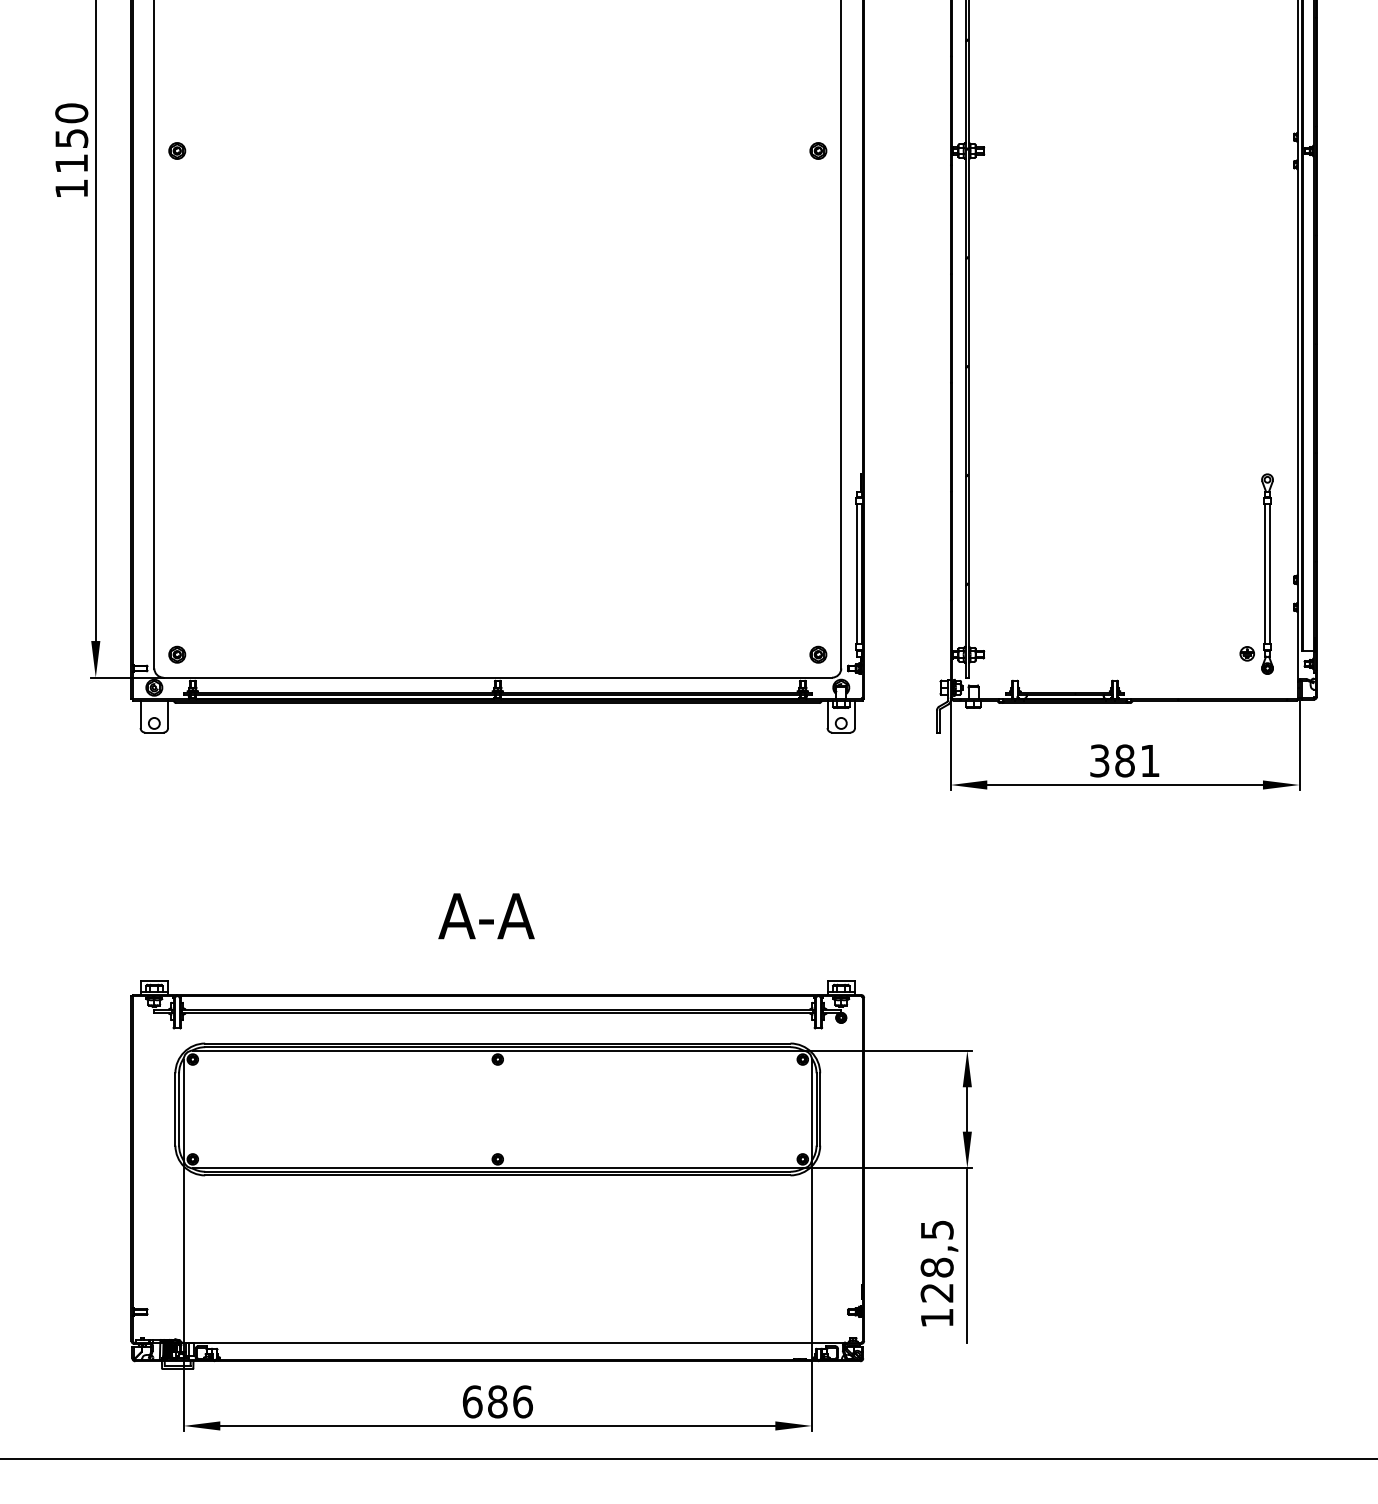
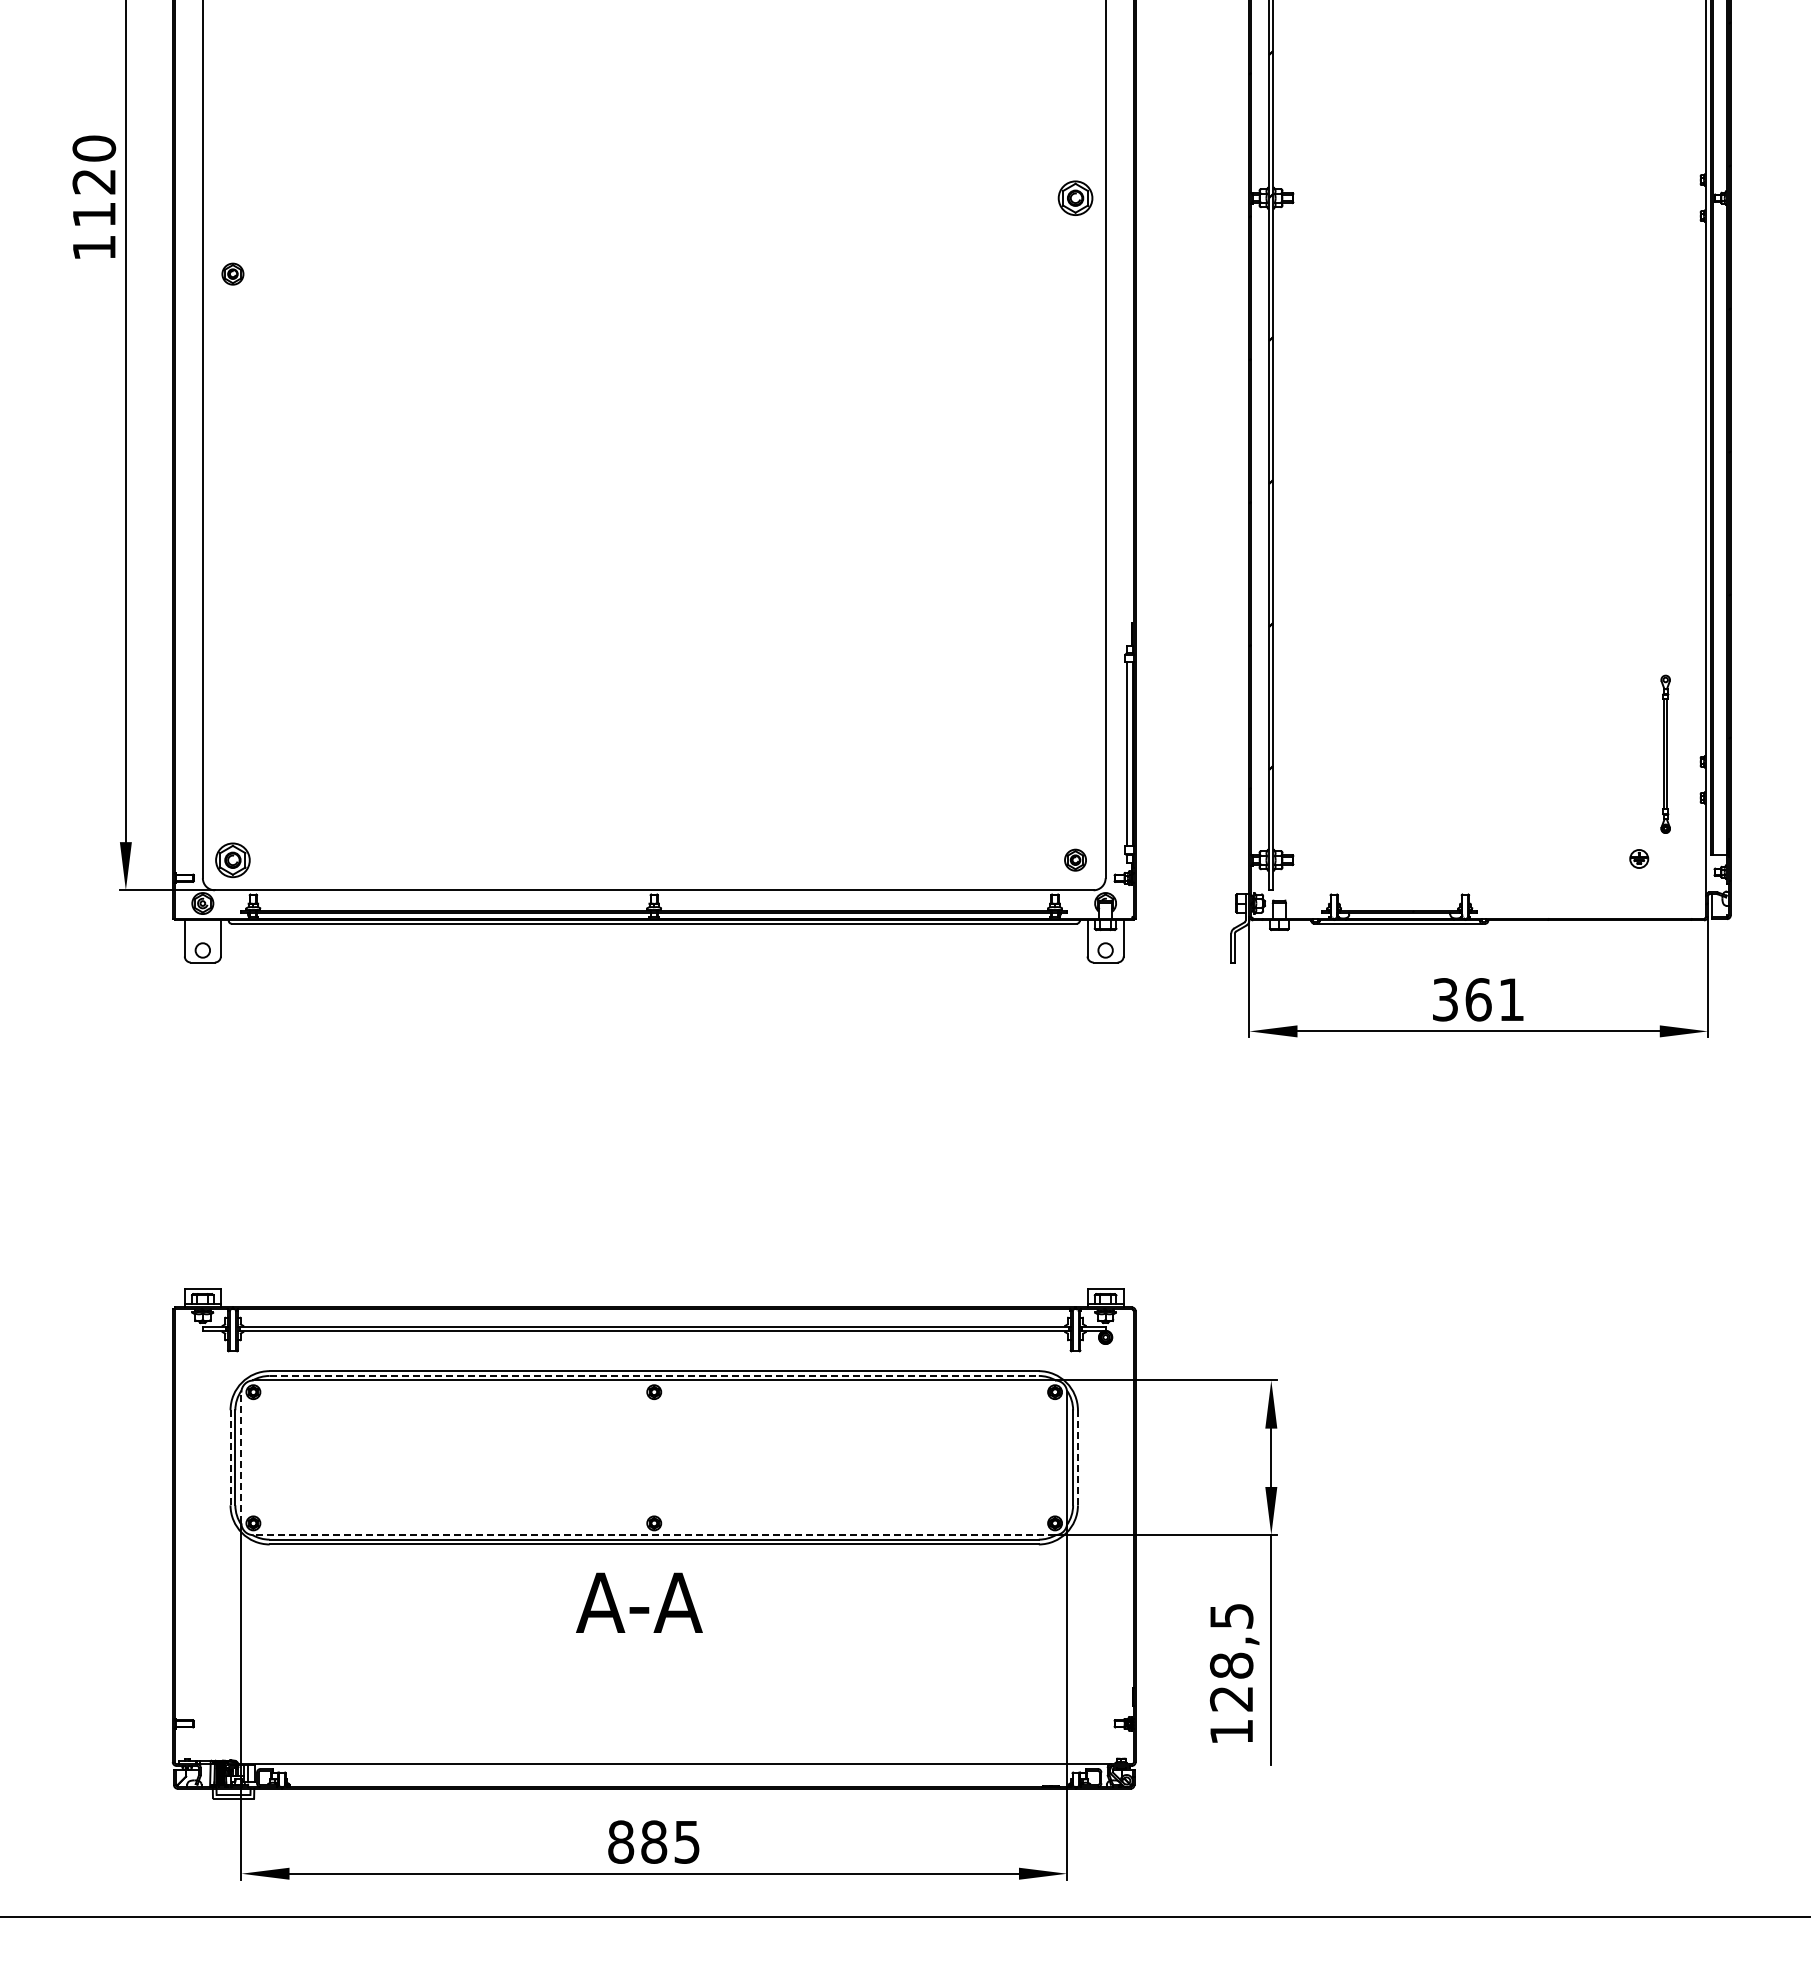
text: (71, 138) -> (94, 181), 1150 -> 1120
part: (176, 150) -> (232, 273), moved
part: (818, 150) -> (1075, 197), size x1.6
part: (1267, 574) -> (1665, 754), size x0.6
part: (176, 654) -> (232, 859), size x1.6
text: (1124, 760) -> (1478, 999), 381 -> 361
text: (486, 915) -> (639, 1602), moved
line: (498, 1046) -> (654, 1375), solid -> dashed
line: (175, 1109) -> (230, 1457), solid -> dashed
line: (183, 1109) -> (241, 1457), solid -> dashed
line: (819, 1109) -> (1077, 1457), solid -> dashed
line: (498, 1168) -> (654, 1535), solid -> dashed
text: (498, 1401) -> (654, 1841), 686 -> 885

